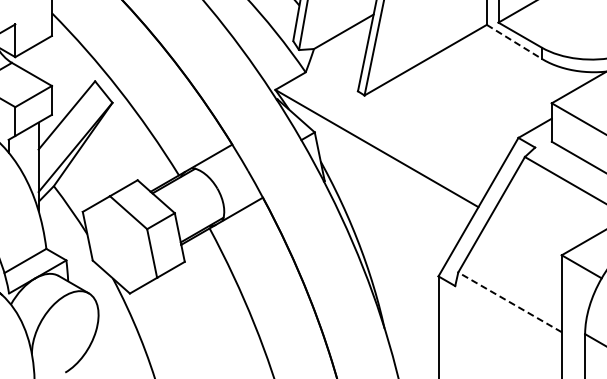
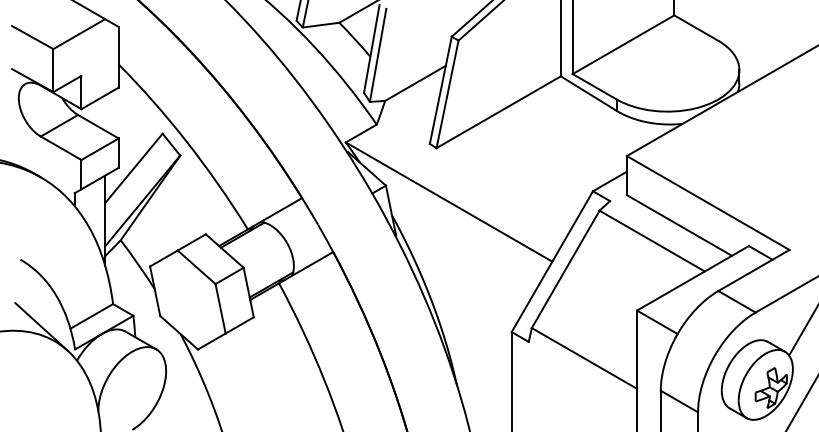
line: (514, 41) -> (588, 93), dashed -> solid
line: (510, 302) -> (584, 358), dashed -> solid

